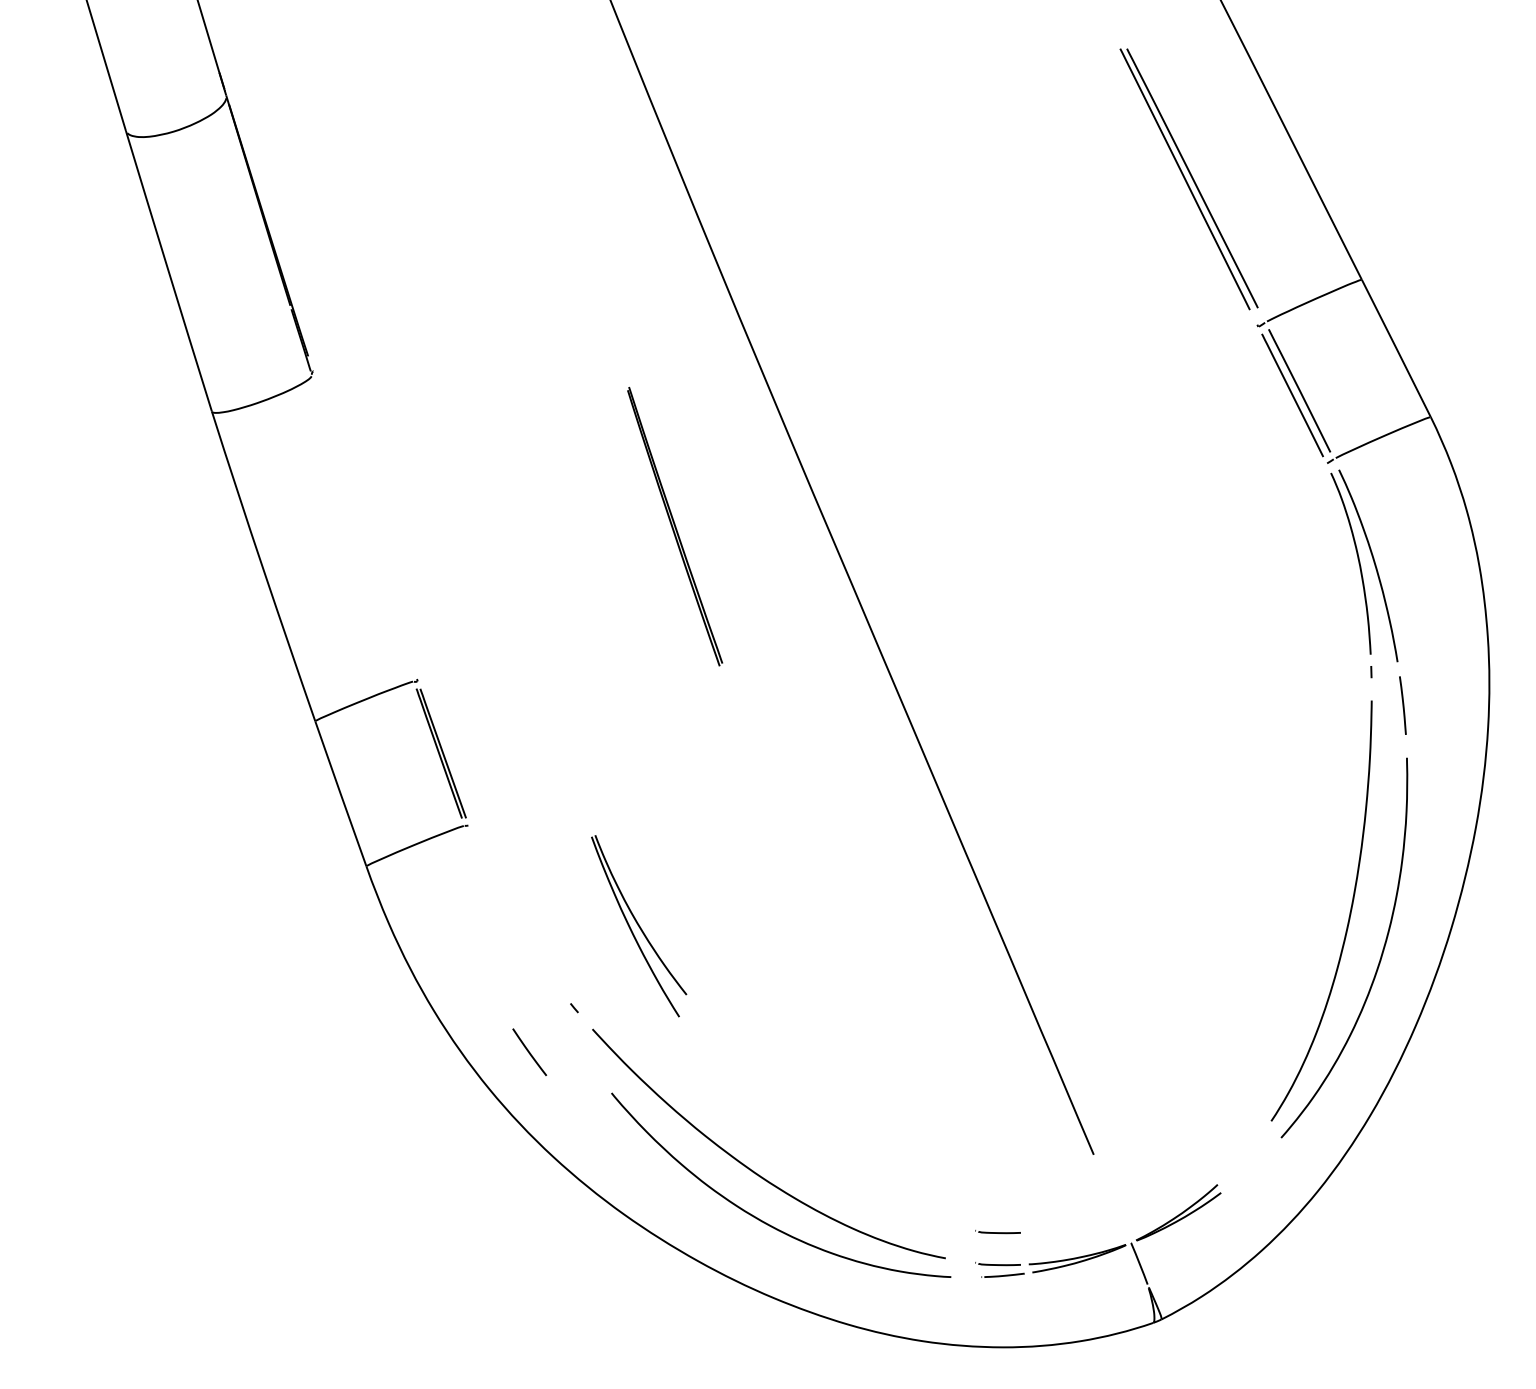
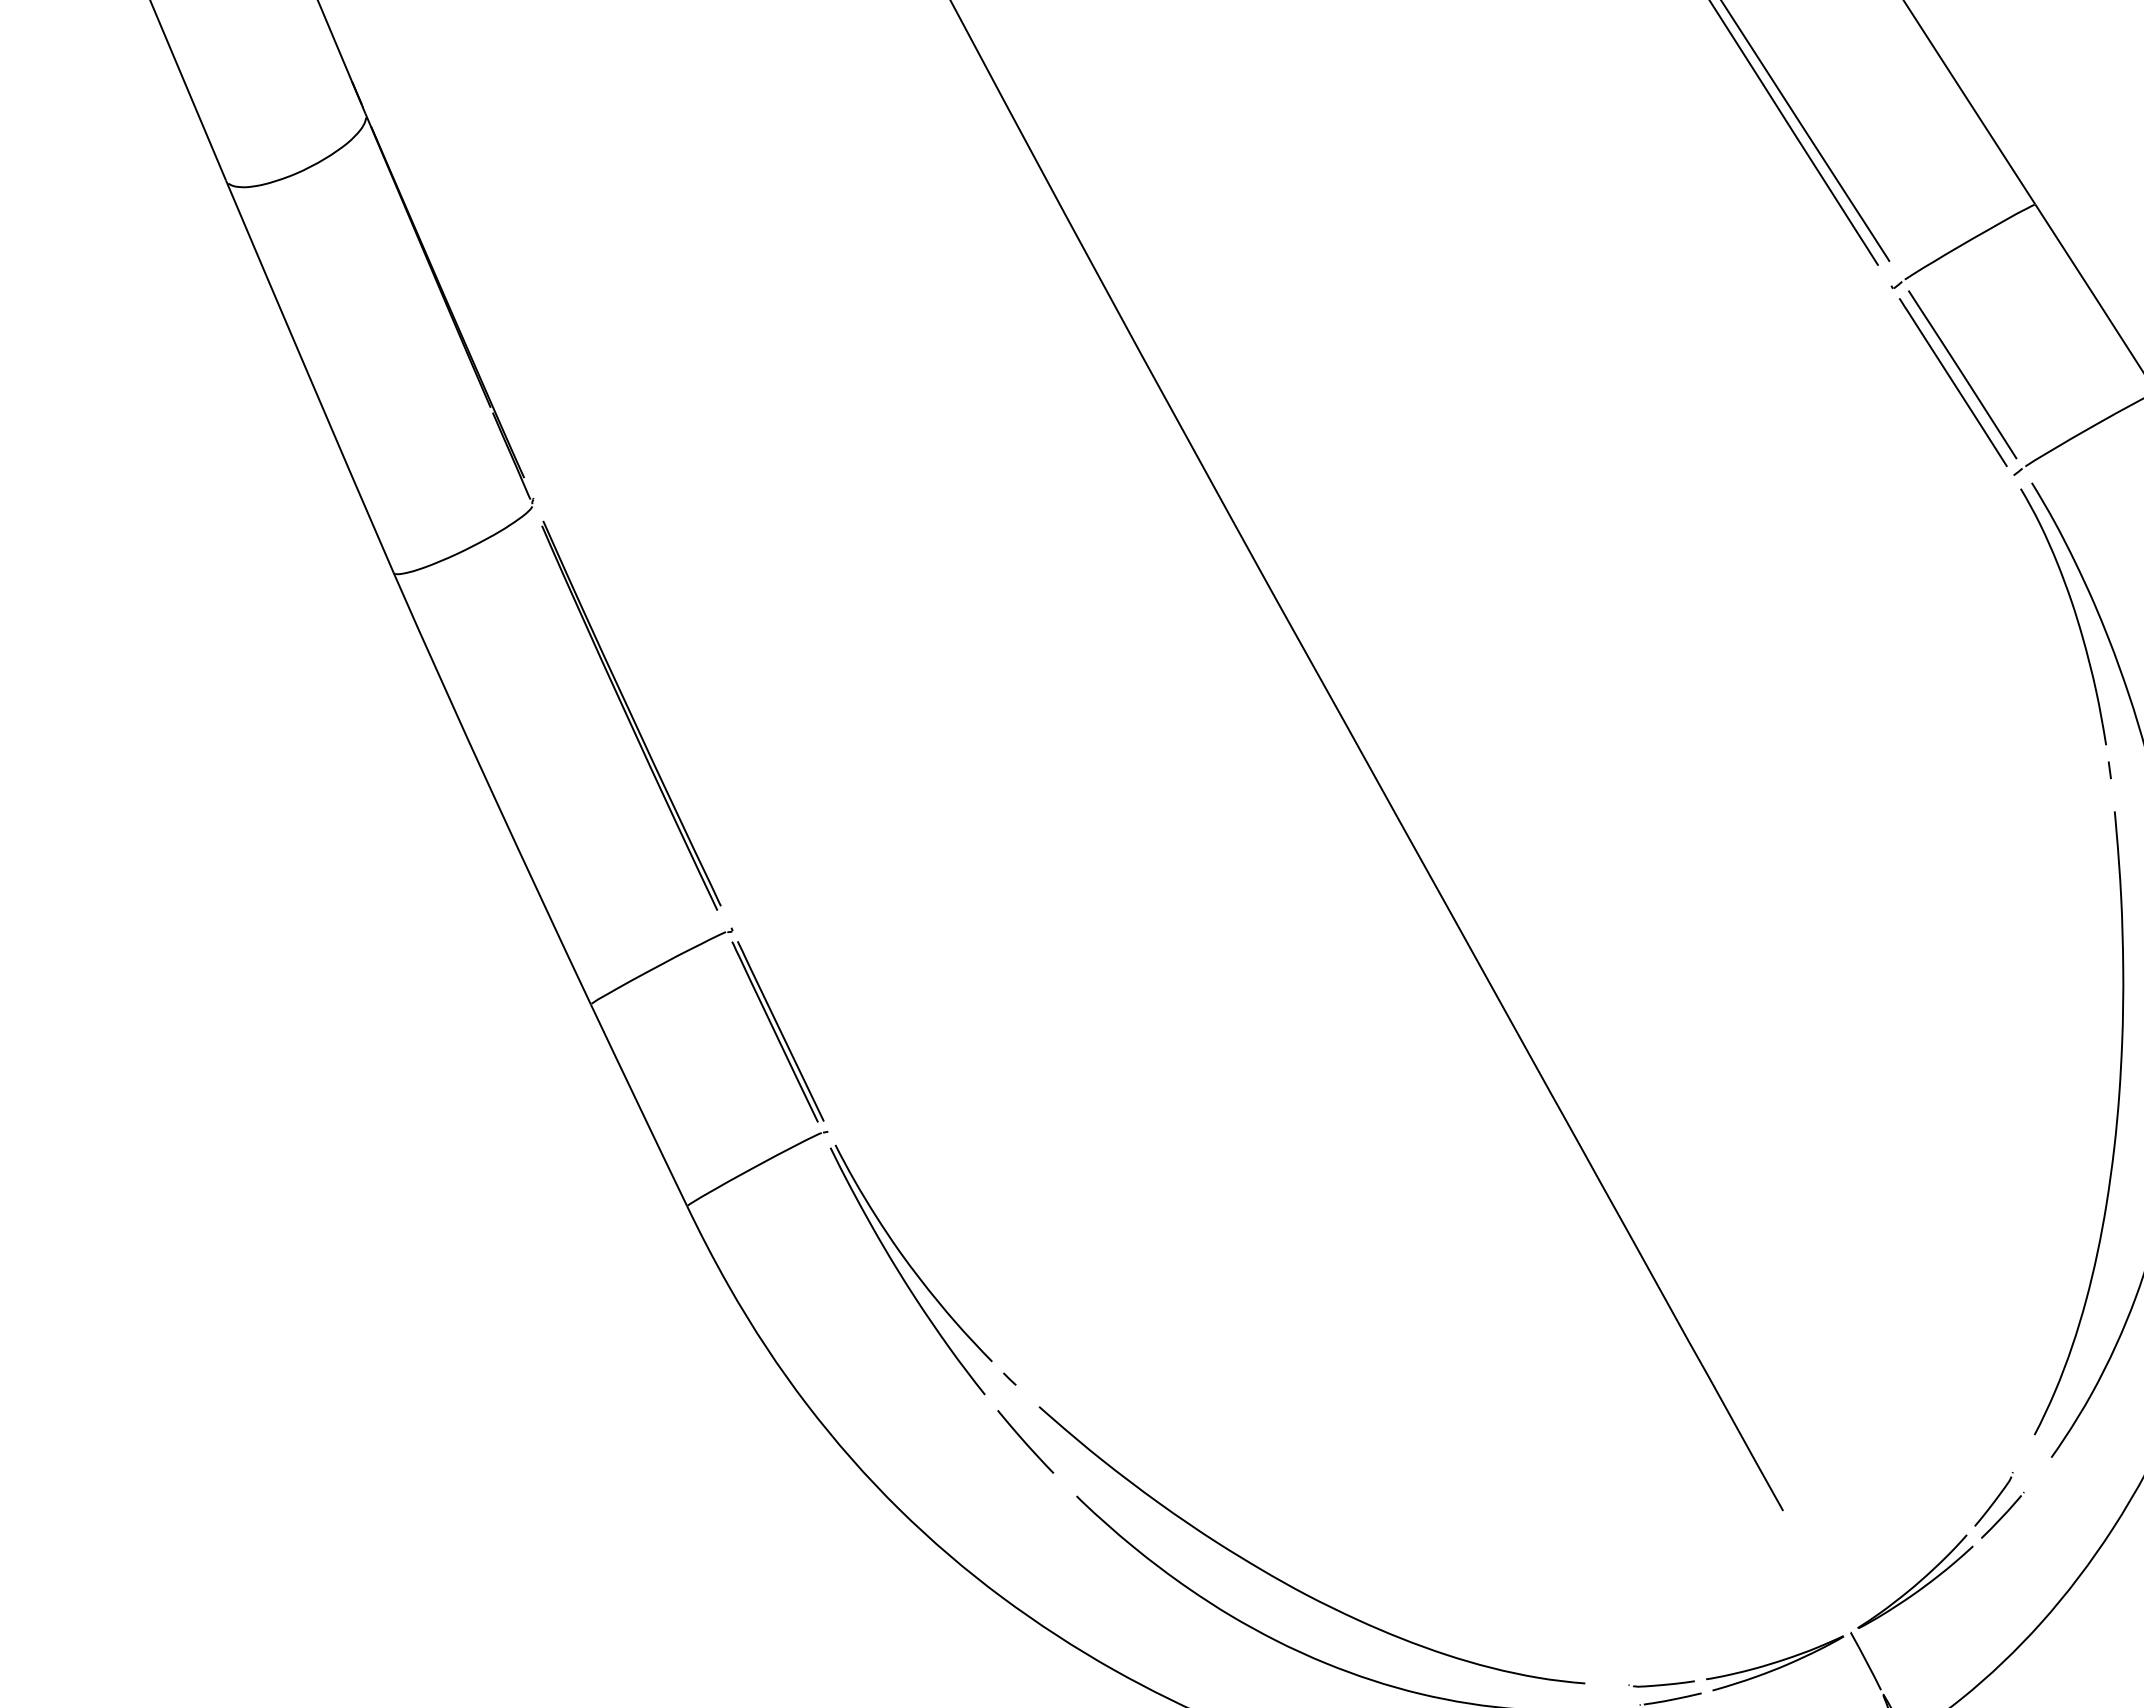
part: (675, 526) -> (631, 715), moved
part: (639, 926) -> (913, 1270), moved
line: (529, 1052) -> (1025, 1442), moved
part: (1241, 1166) -> (1998, 1504), added
part: (997, 1232) -> (1655, 1638), removed

